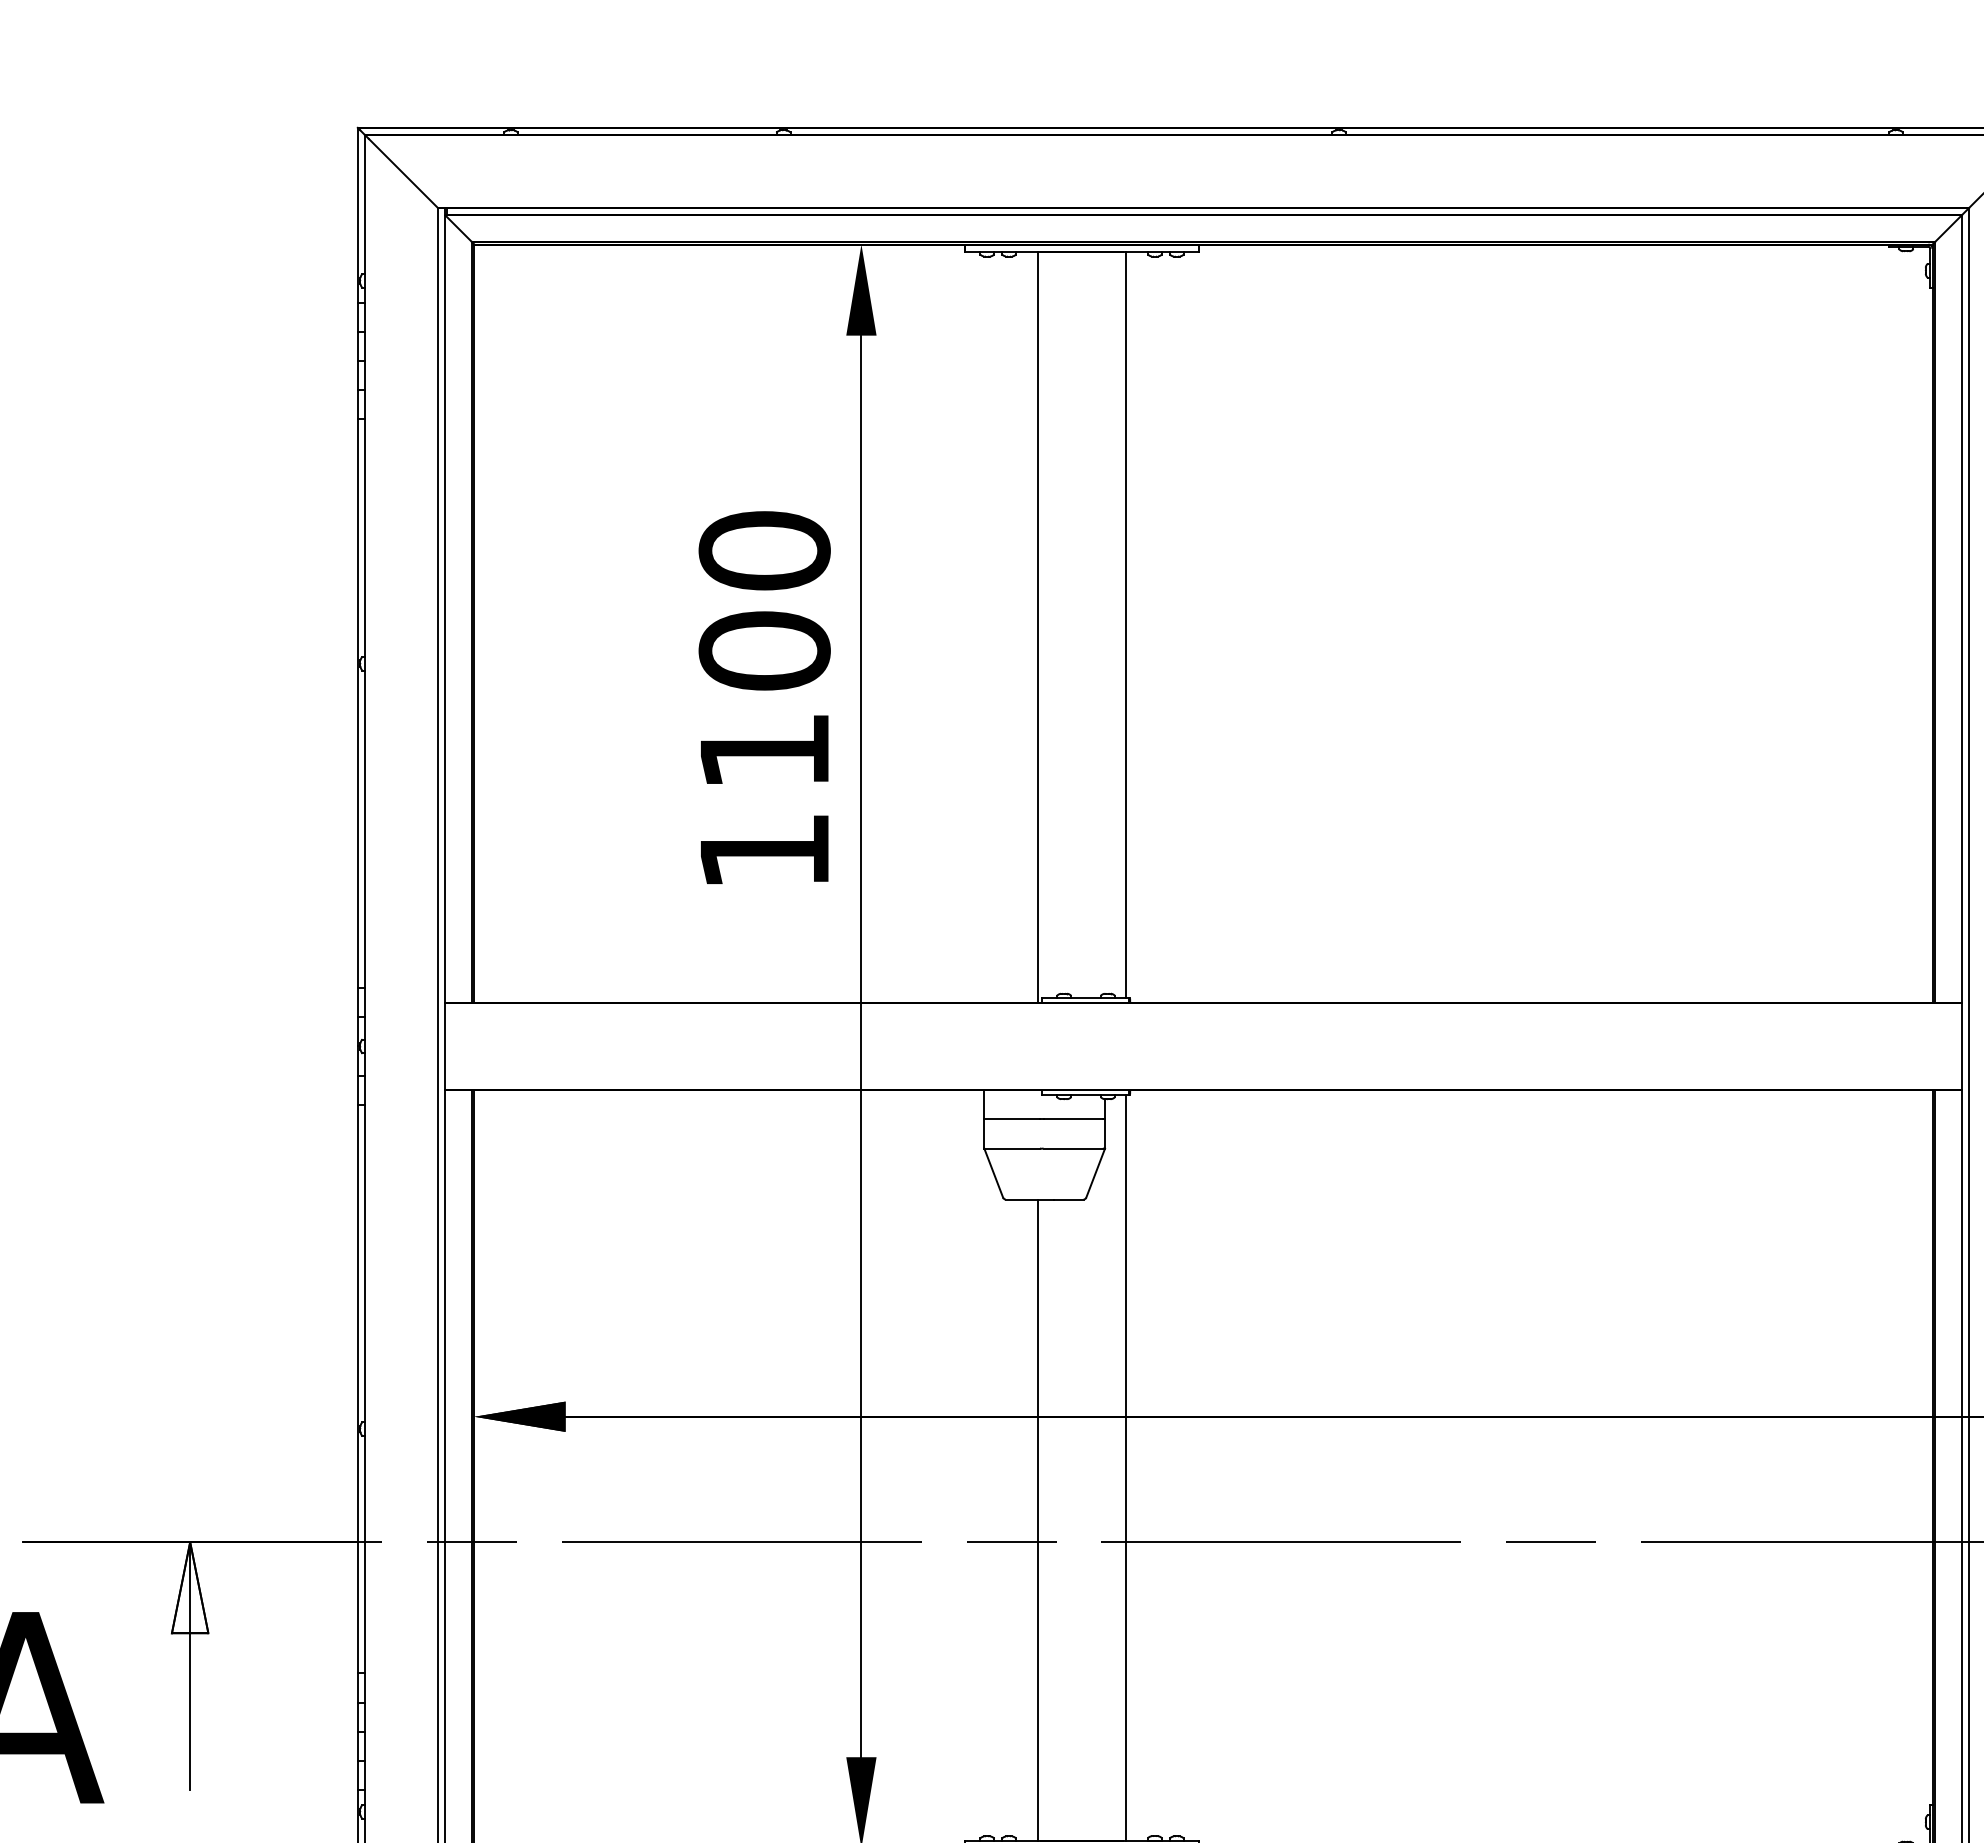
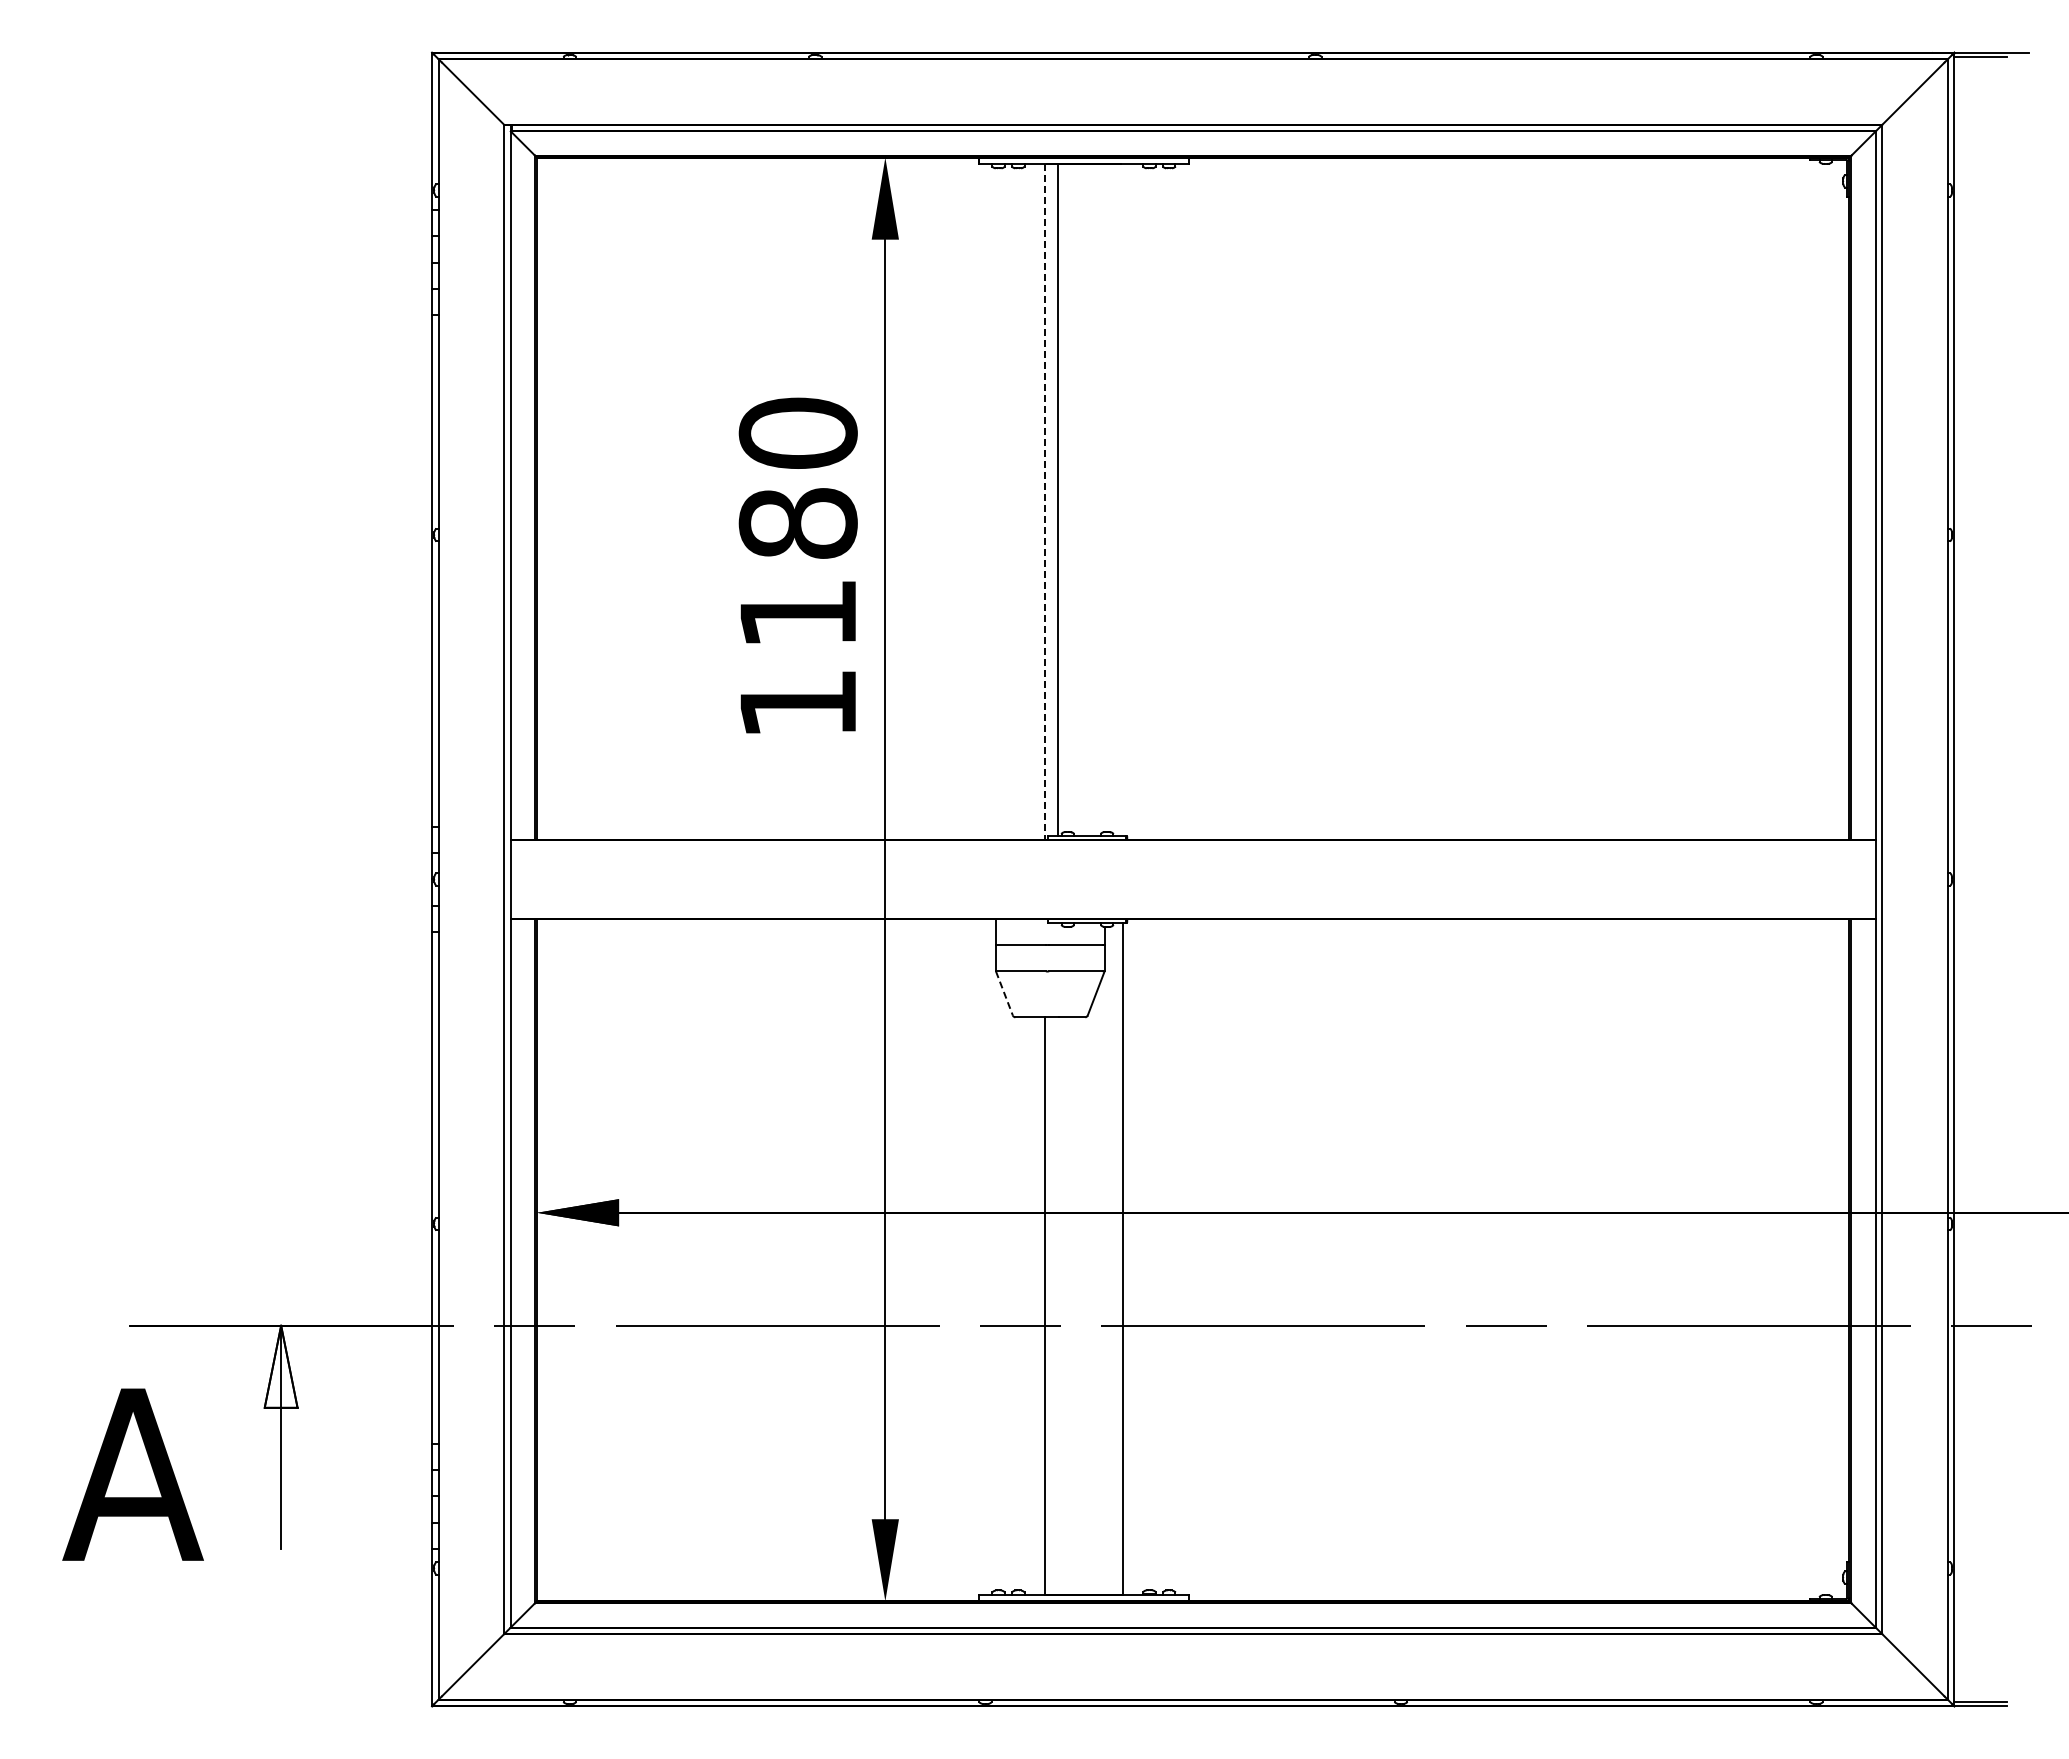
line: (1126, 625) -> (1058, 500), moved
line: (1038, 627) -> (1044, 502), solid -> dashed
text: (764, 650) -> (798, 523), 1100 -> 1180
line: (993, 1173) -> (1004, 993), solid -> dashed

